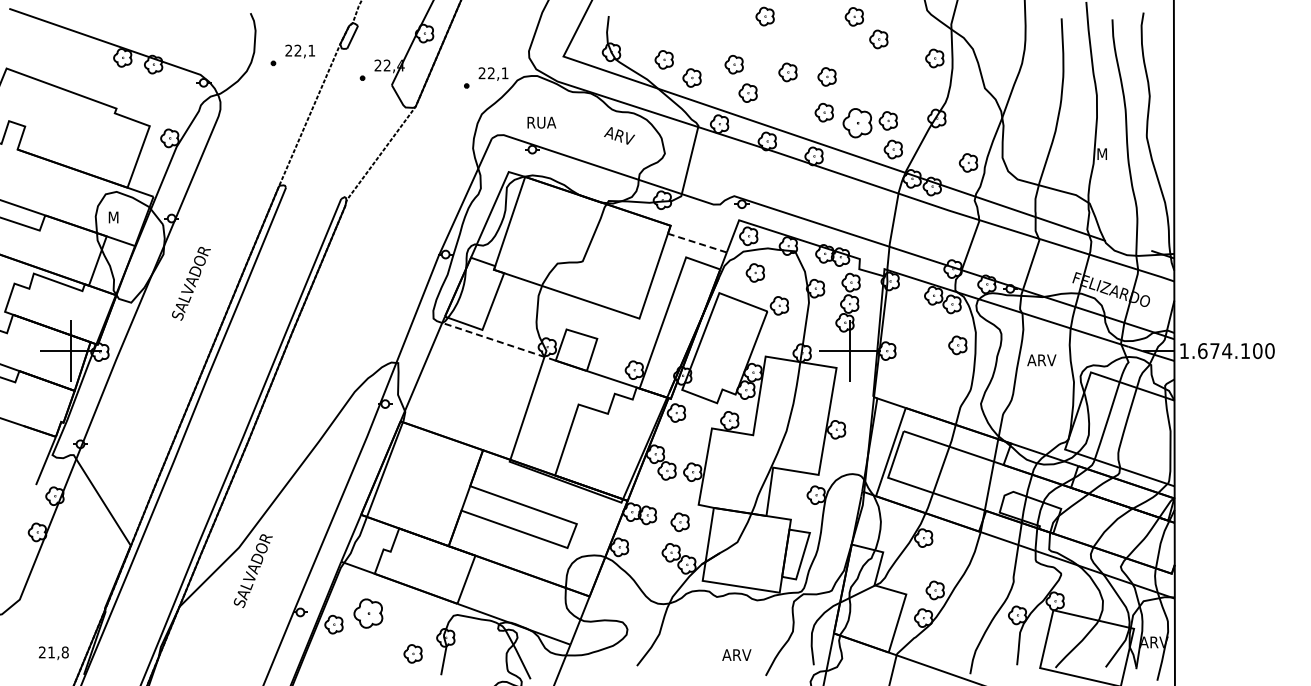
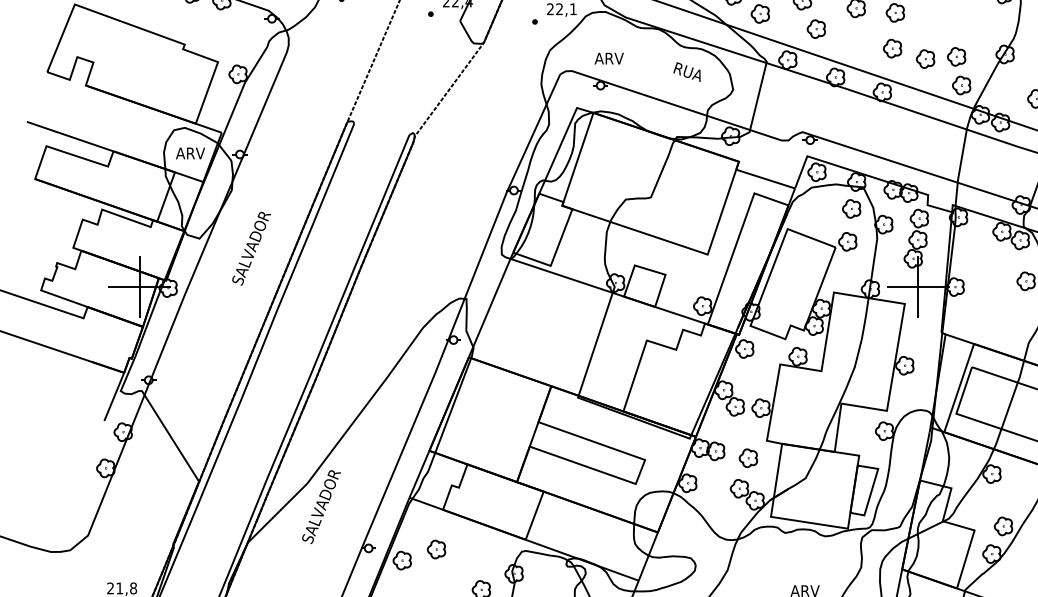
text: (541, 122) -> (609, 58), RUA -> ARV
part: (856, 122) -> (924, 58), size x0.62
text: (619, 136) -> (687, 72), ARV -> RUA
text: (121, 217) -> (189, 153), M -> ARV
line: (697, 243) -> (765, 179), dashed -> solid
part: (754, 272) -> (850, 208), moved
text: (191, 283) -> (251, 248), moved
line: (499, 341) -> (567, 277), dashed -> solid
part: (367, 613) -> (435, 549), size x0.62

